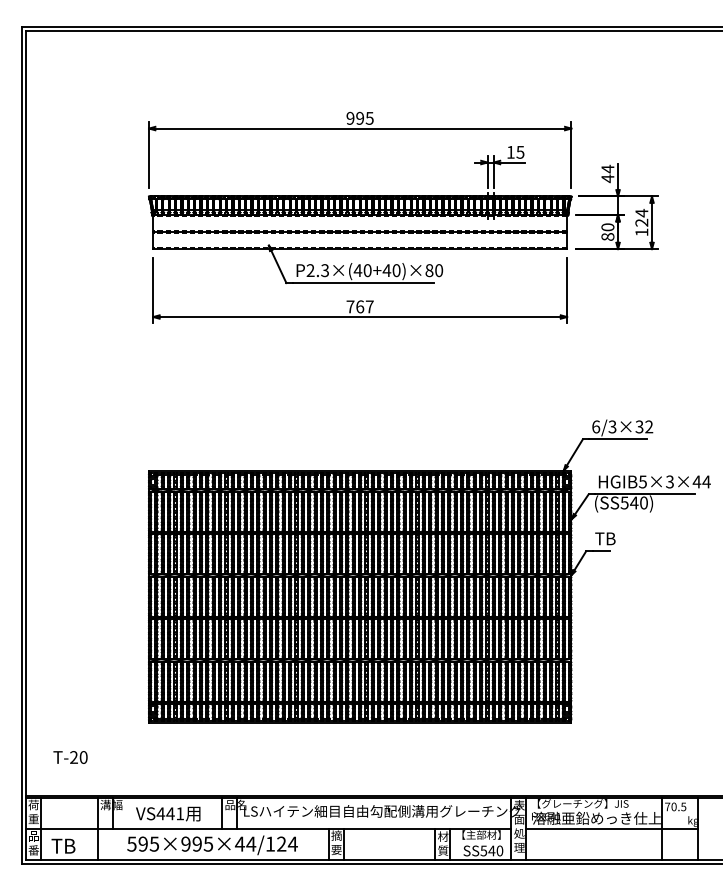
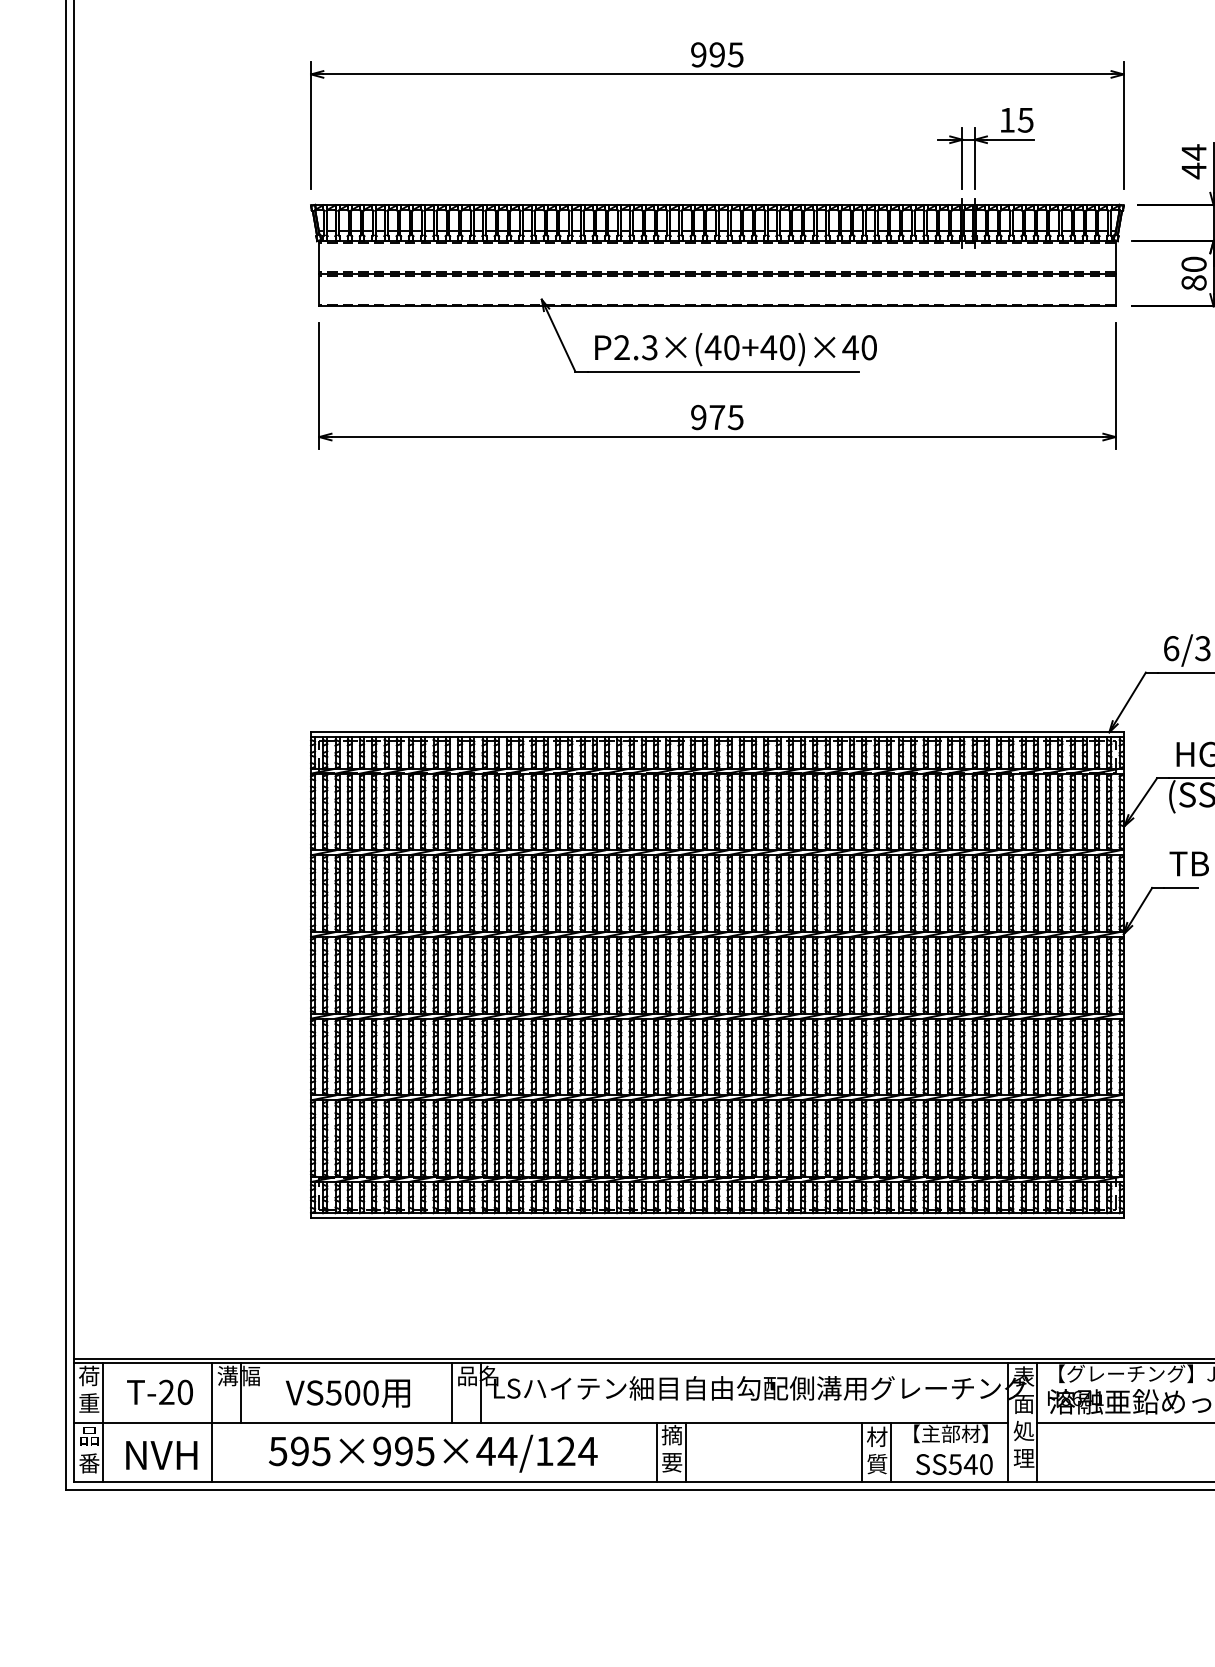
text: (429, 270) -> (850, 347), P2.3×(40+40)×80 -> P2.3×(40+40)×40
text: (359, 306) -> (716, 416), 767 -> 975
text: (70, 757) -> (159, 1392), moved
text: (170, 813) -> (352, 1392), VS441 -> VS500
text: (70, 845) -> (159, 1453), TB -> NVH

